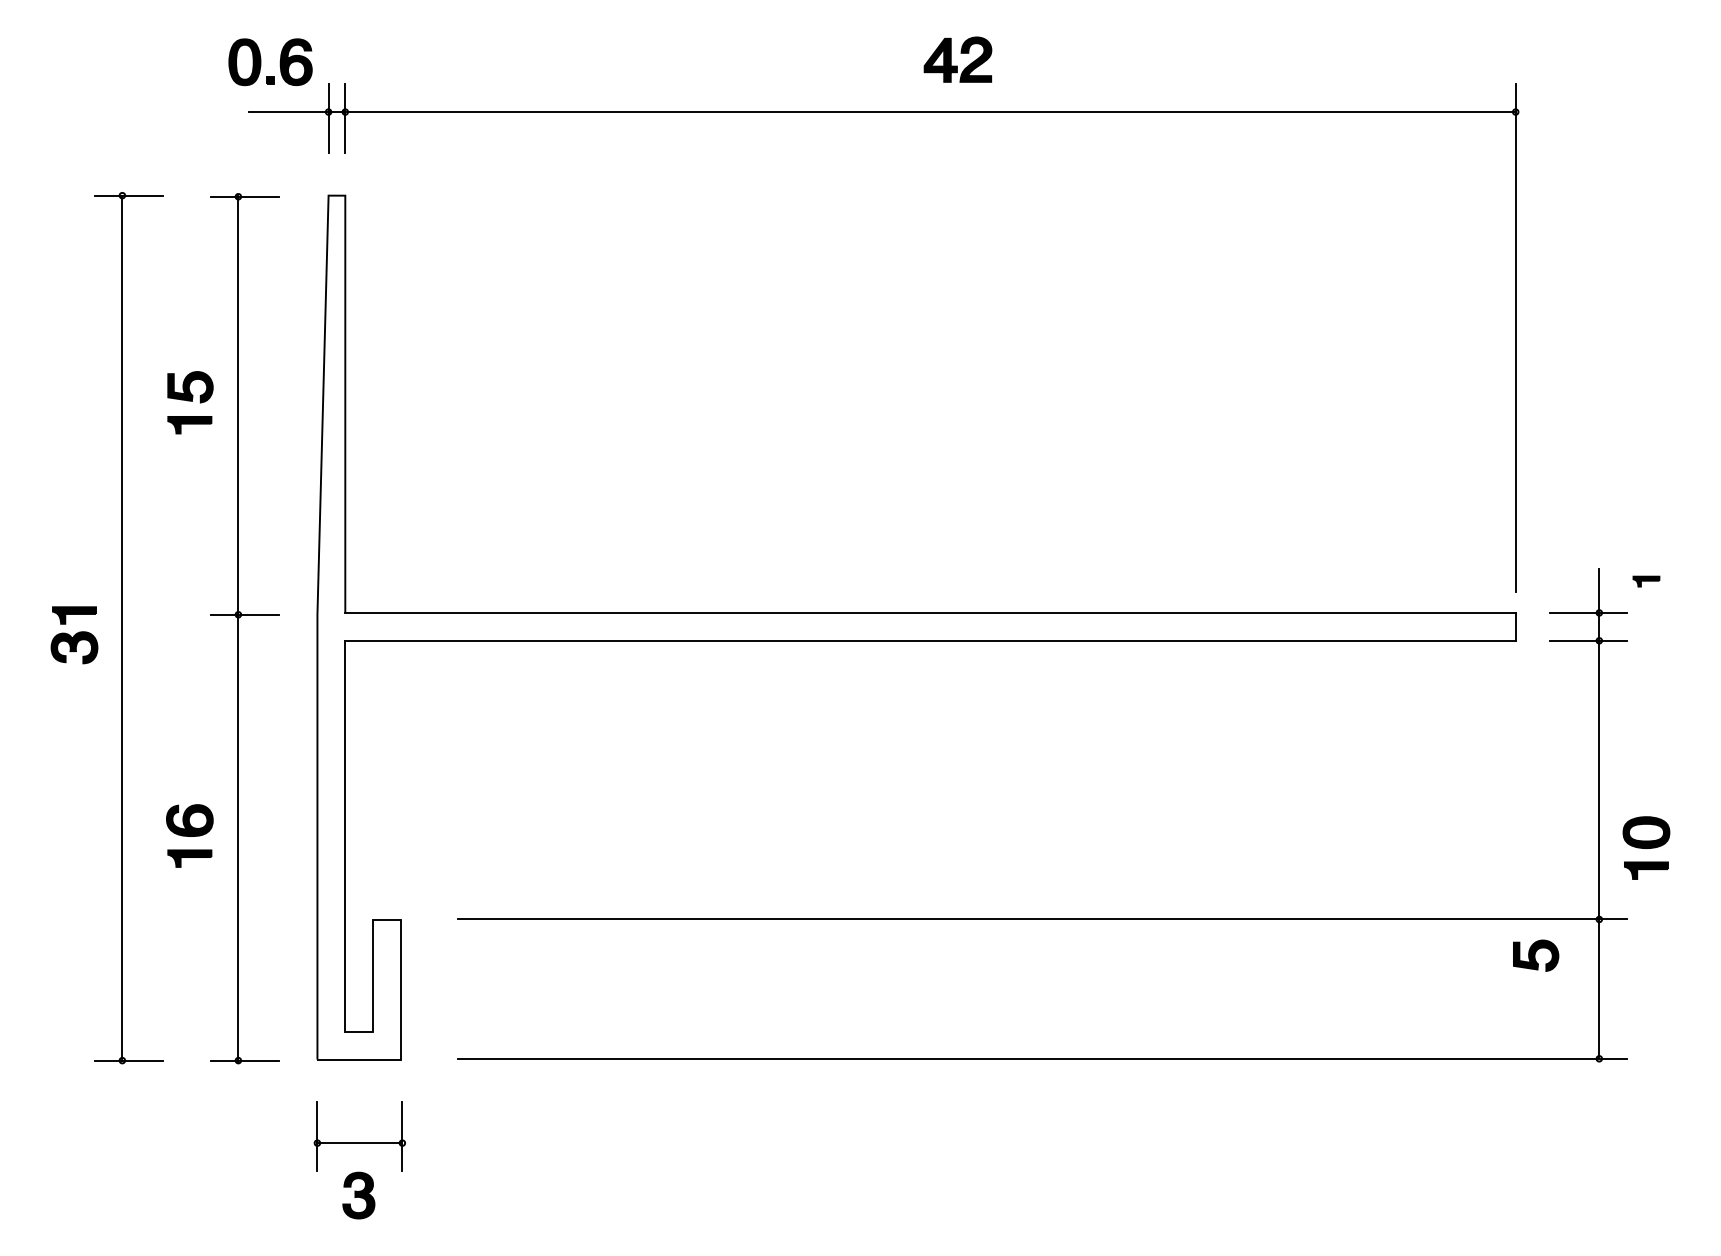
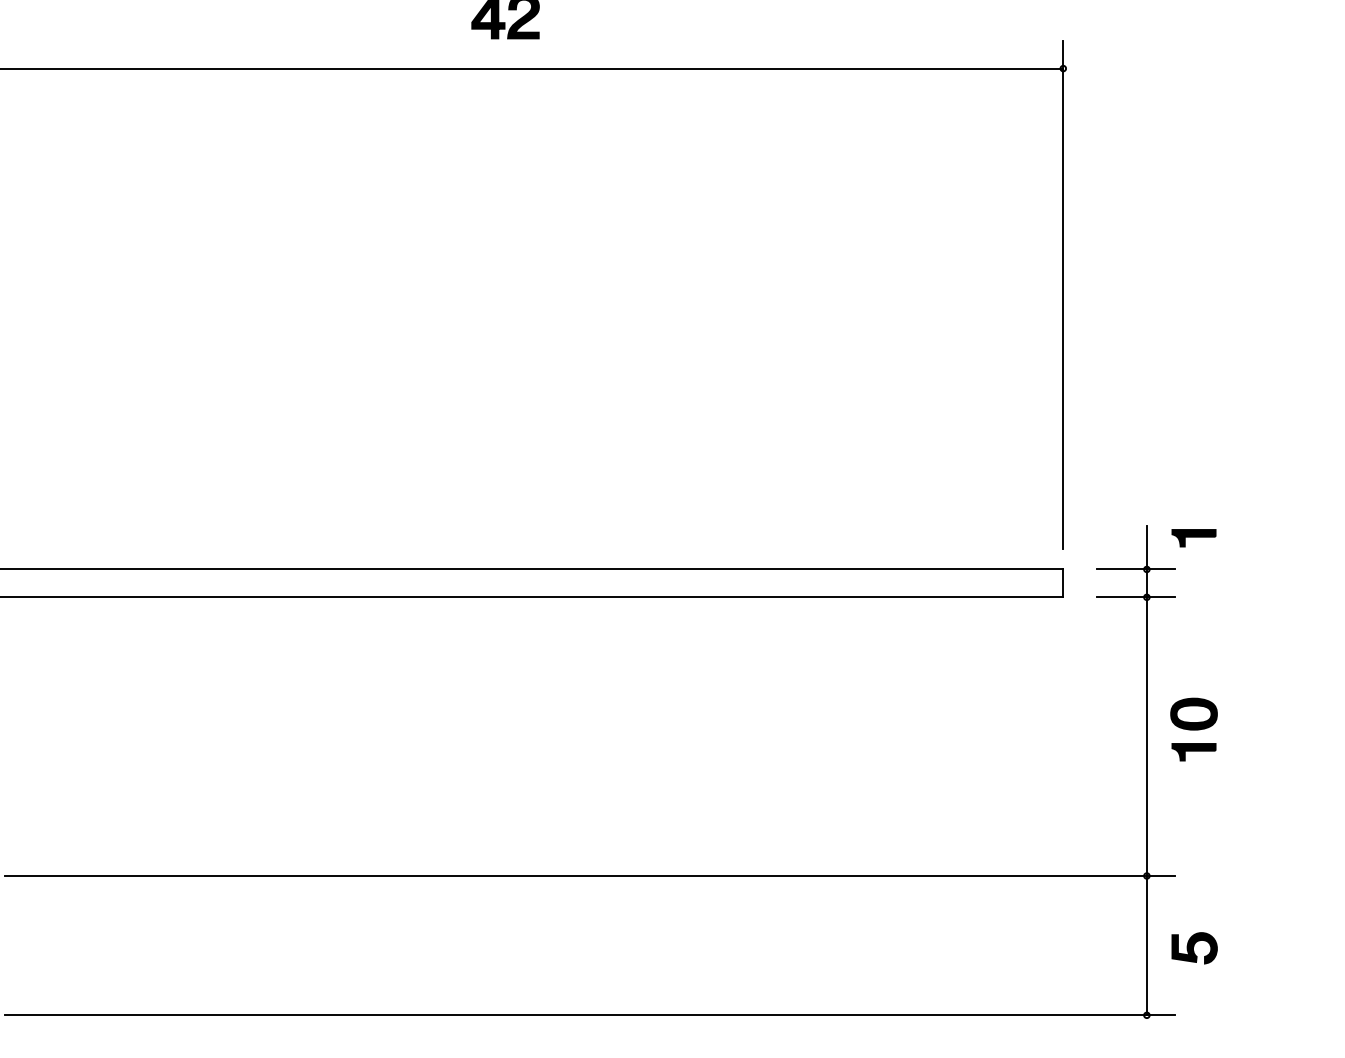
part: (1646, 581) -> (1194, 538), size x1.67
part: (1646, 847) -> (1194, 729), moved
part: (1536, 955) -> (1195, 948), moved

